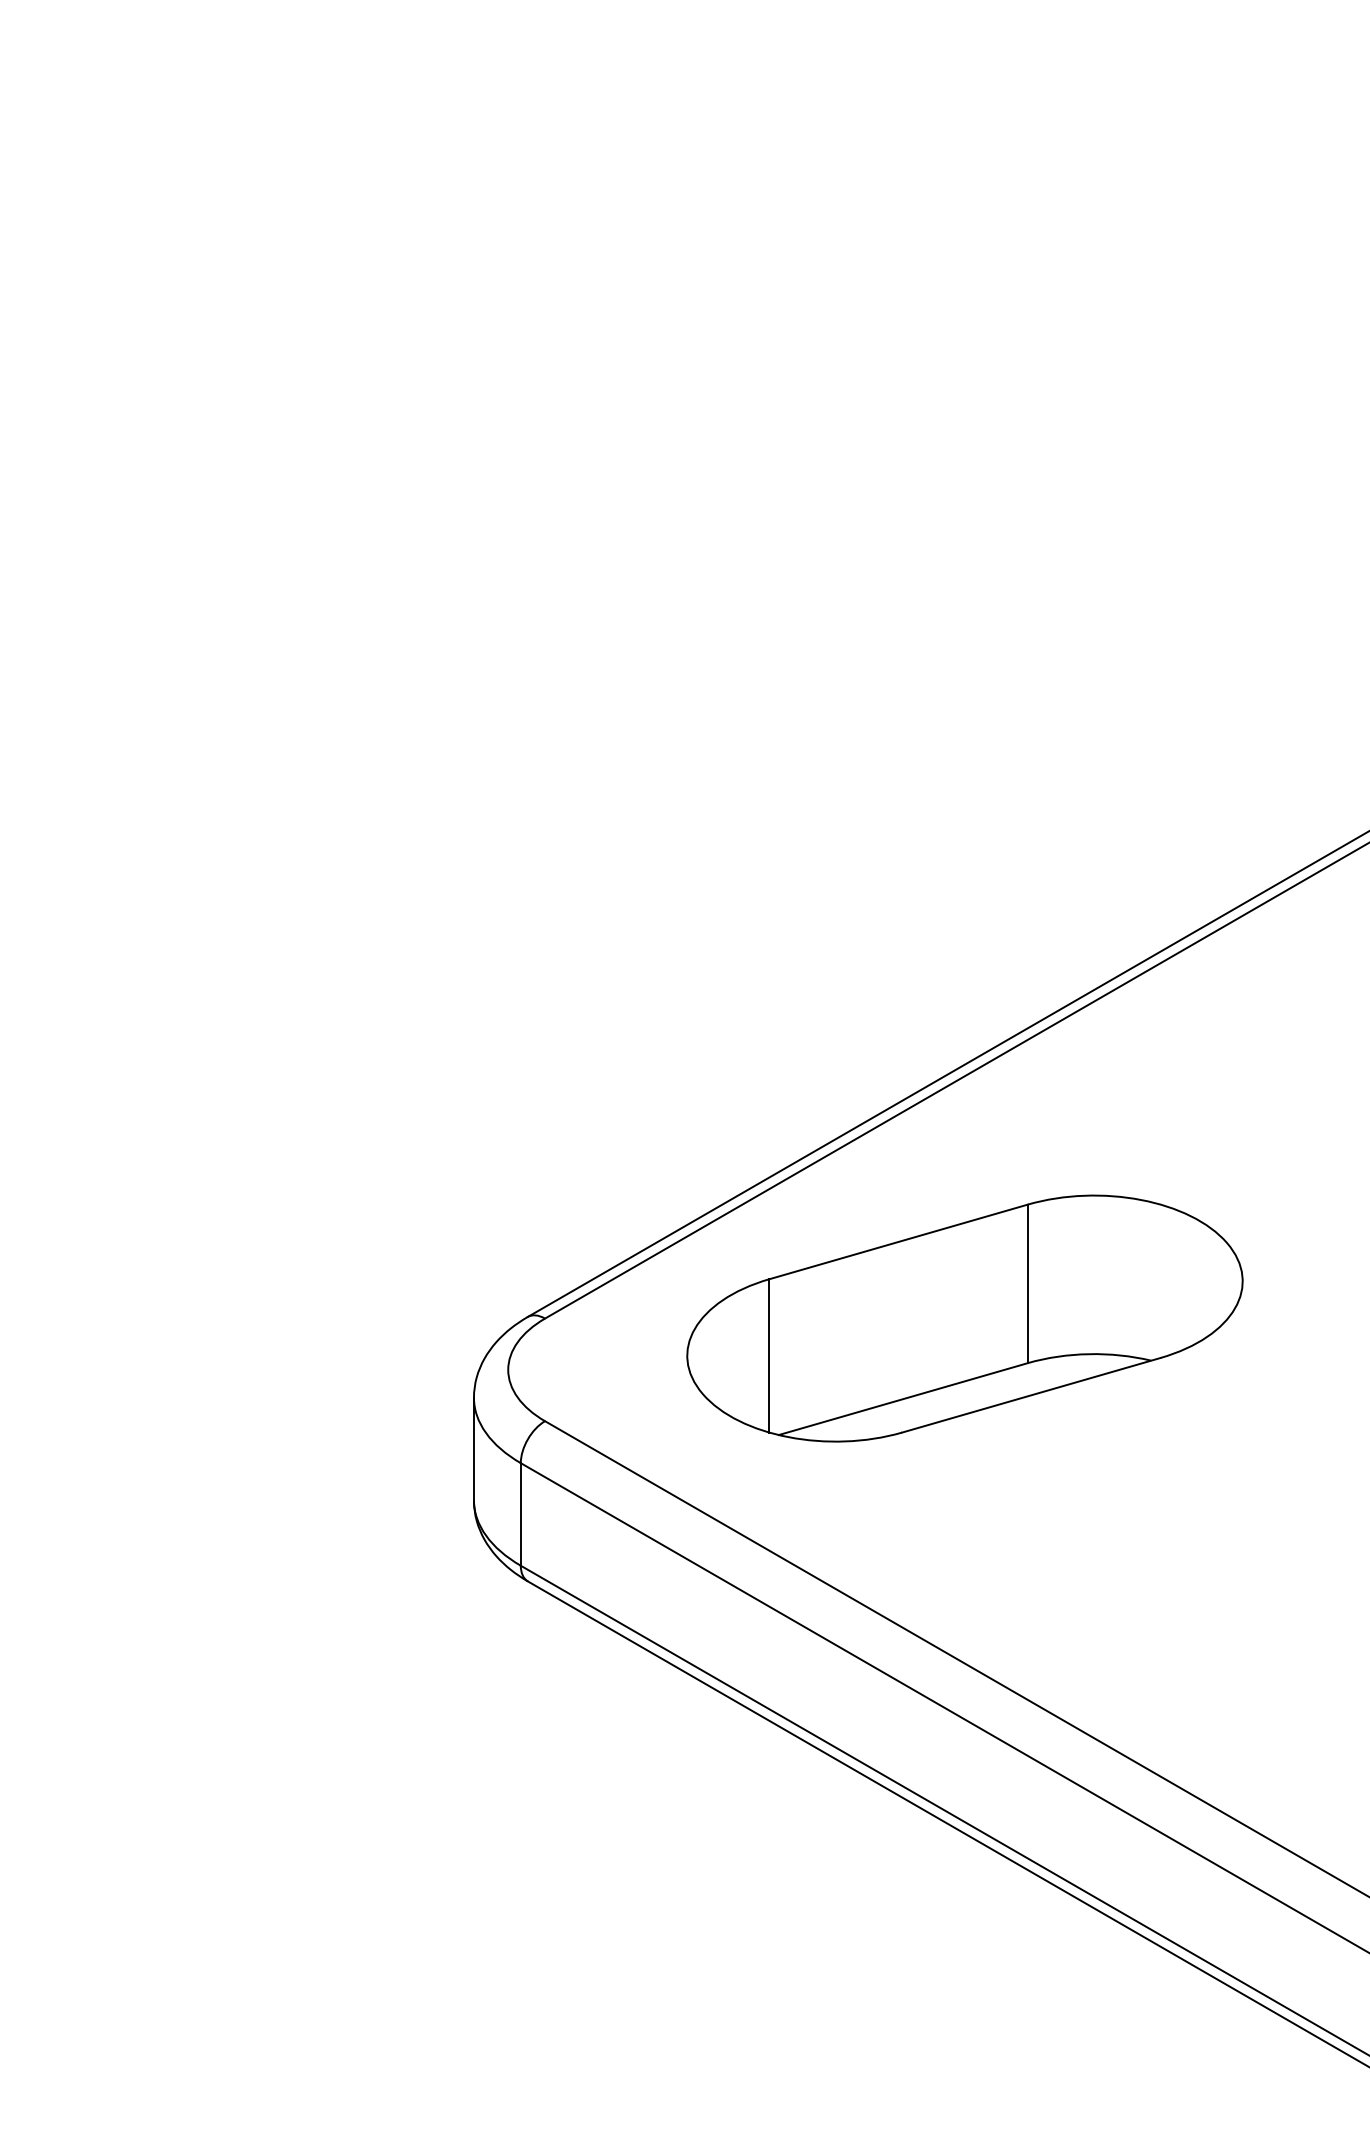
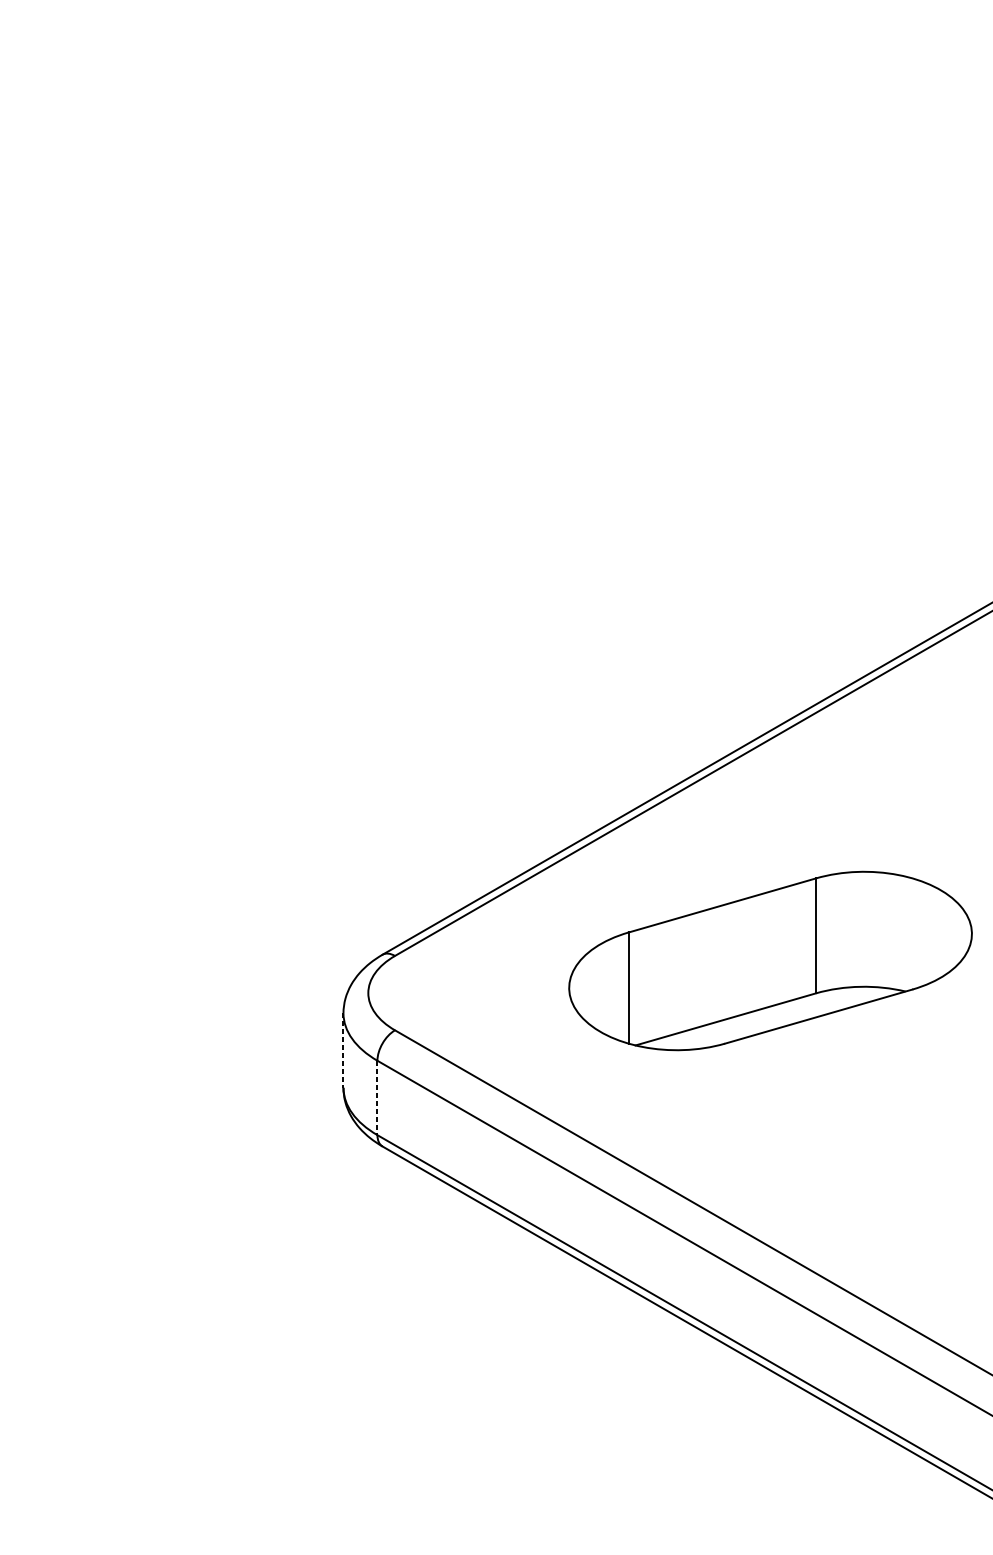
part: (964, 1318) -> (770, 960), moved
line: (473, 1449) -> (343, 1050), solid -> dashed
line: (520, 1514) -> (377, 1097), solid -> dashed

